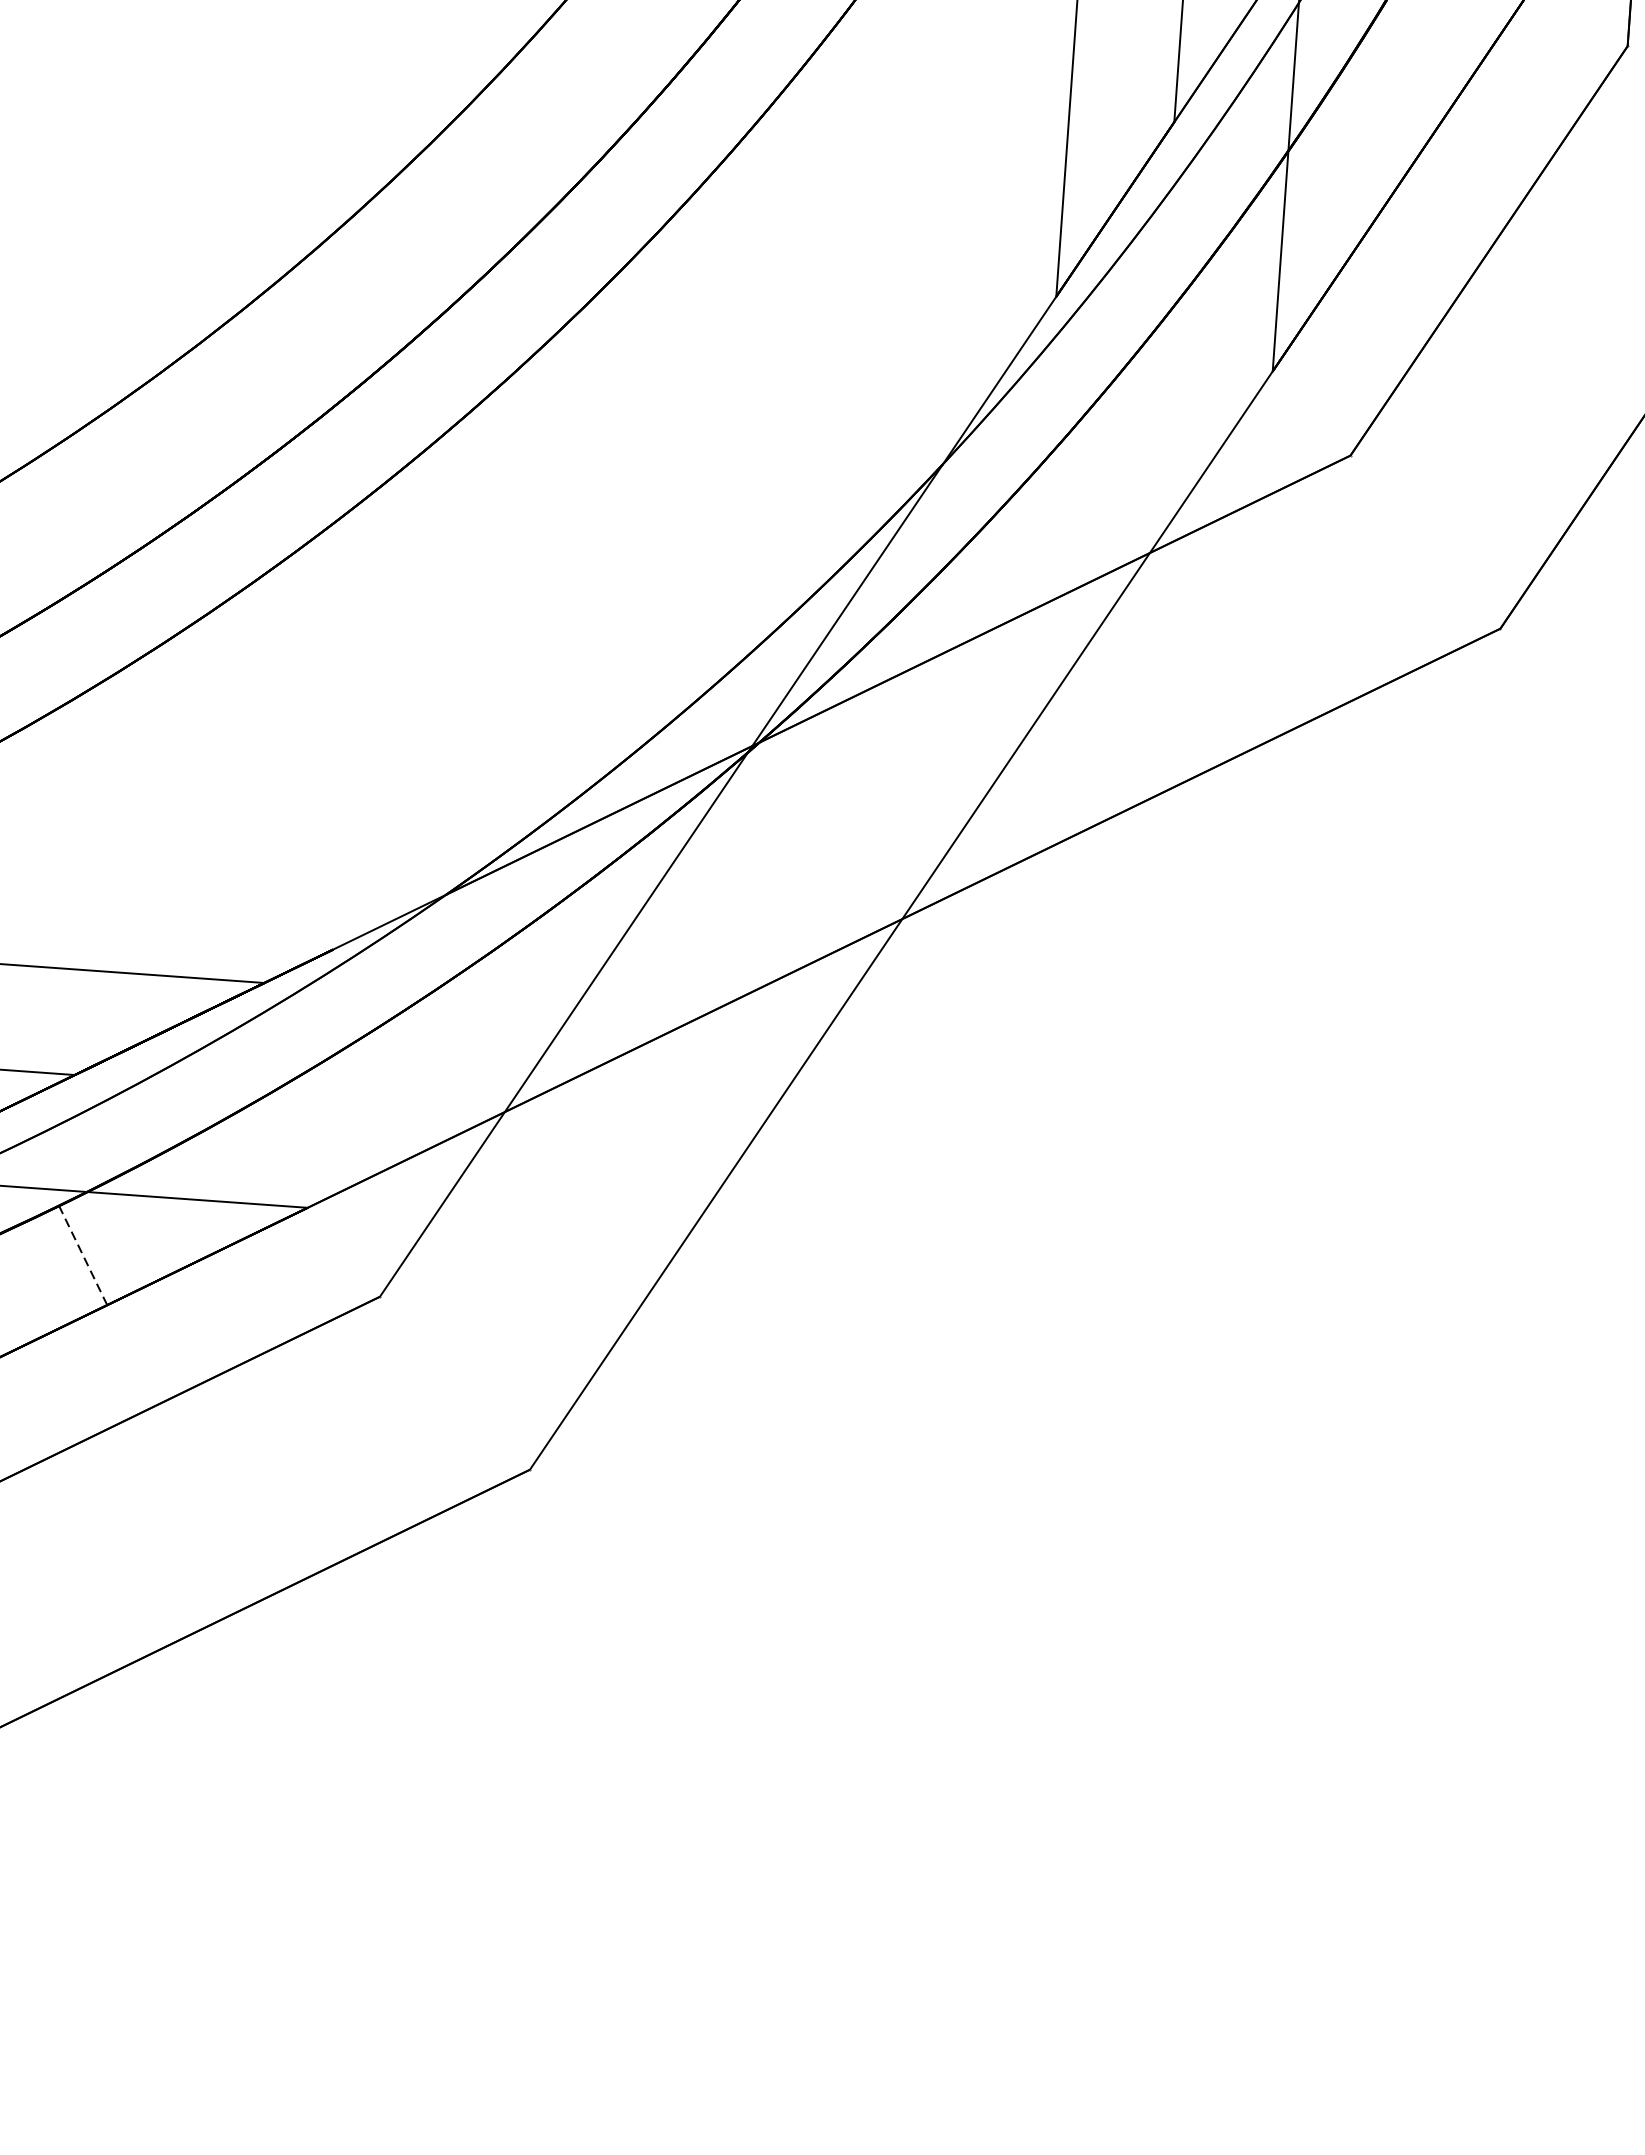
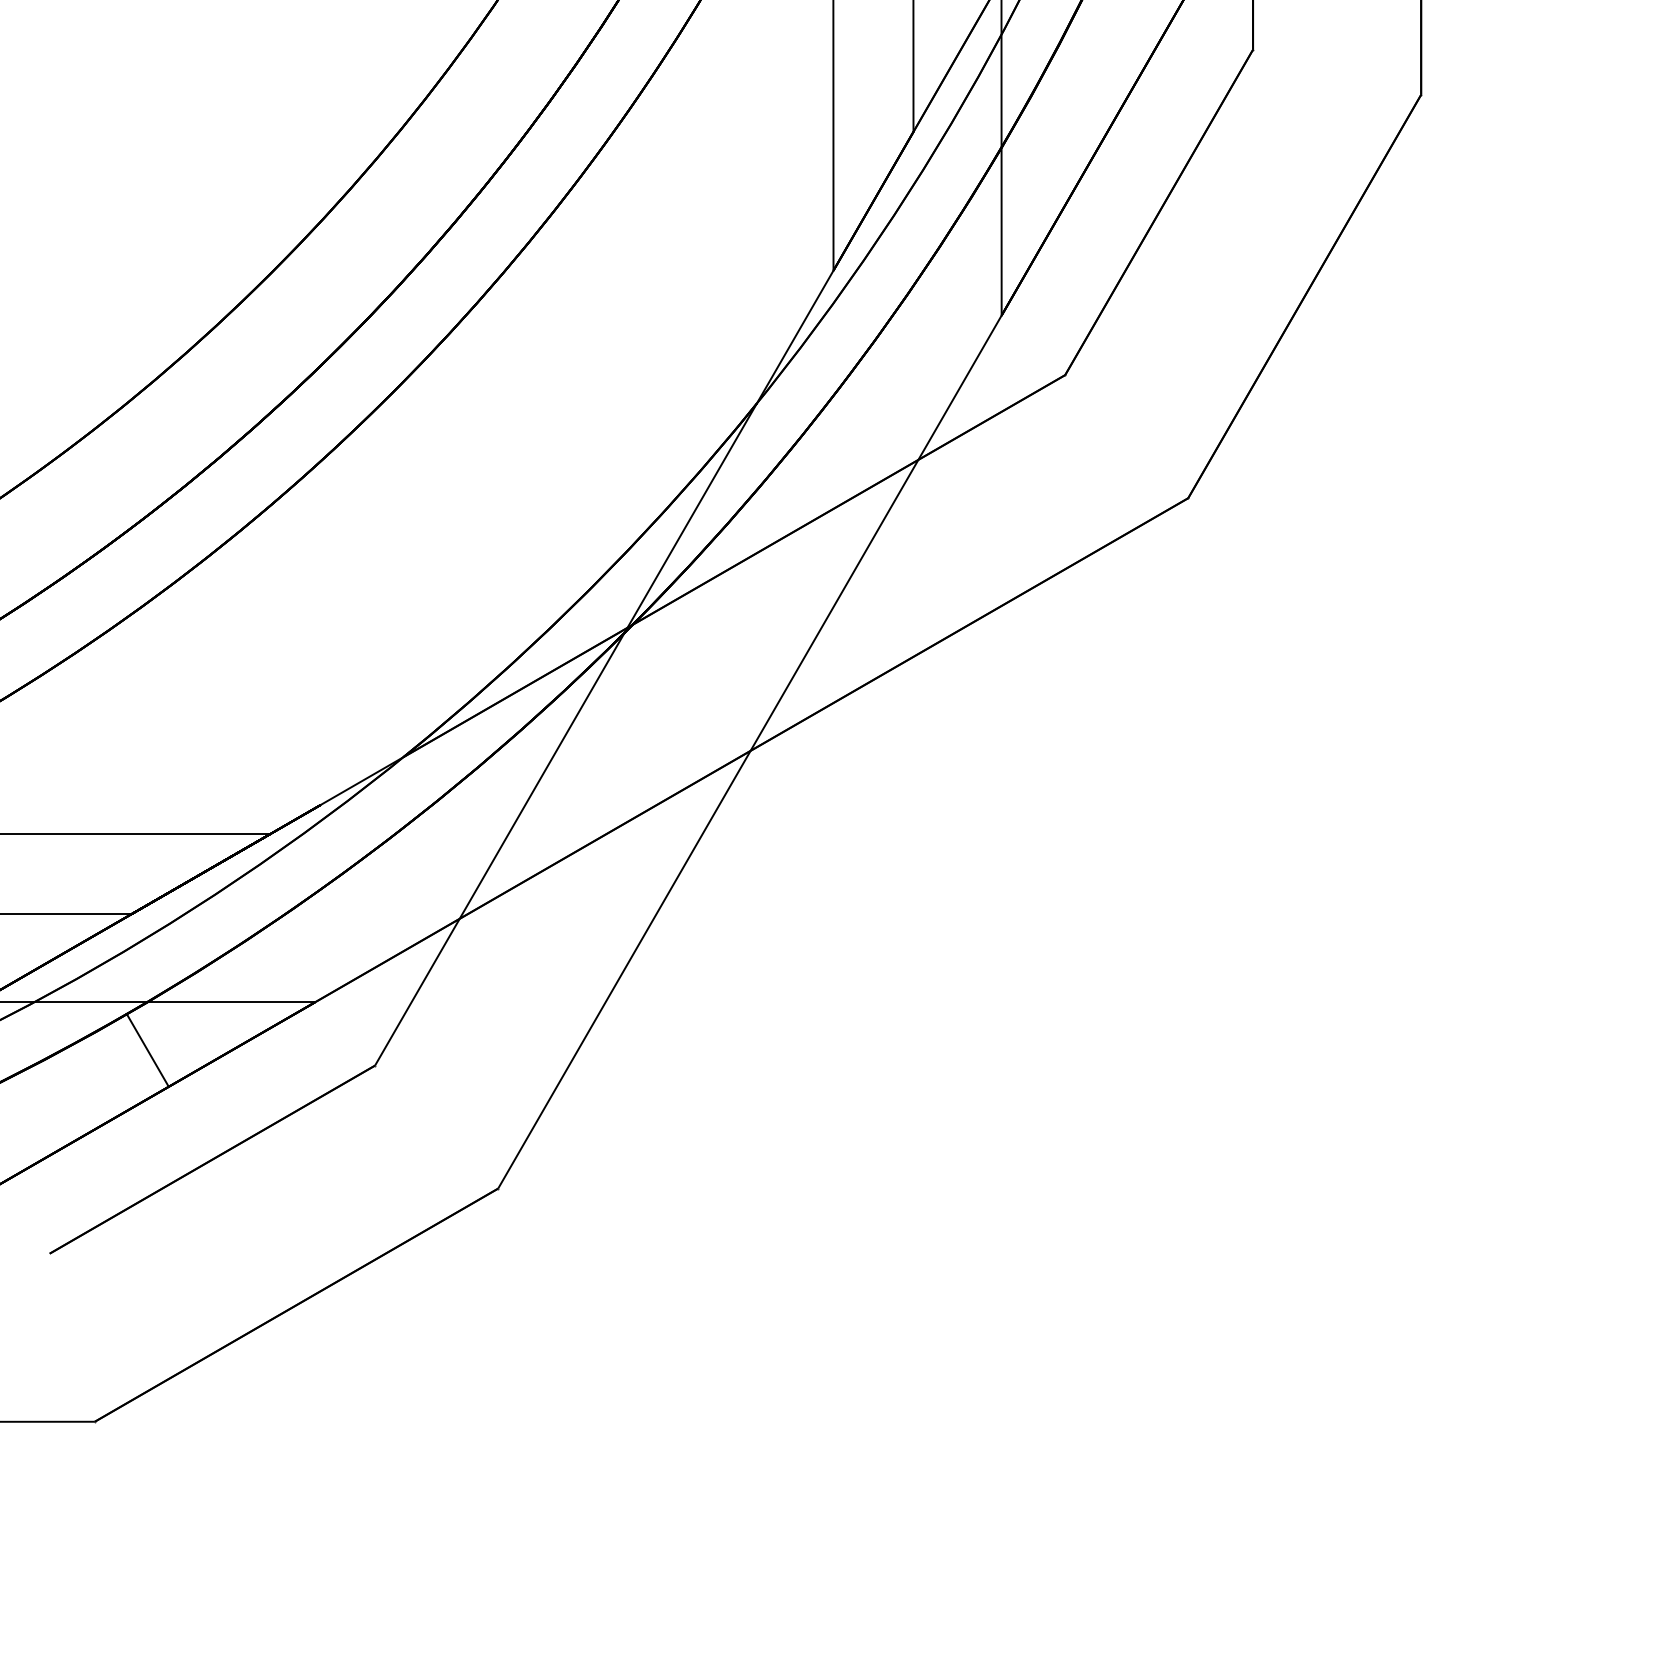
line: (84, 1255) -> (148, 1050), dashed -> solid

